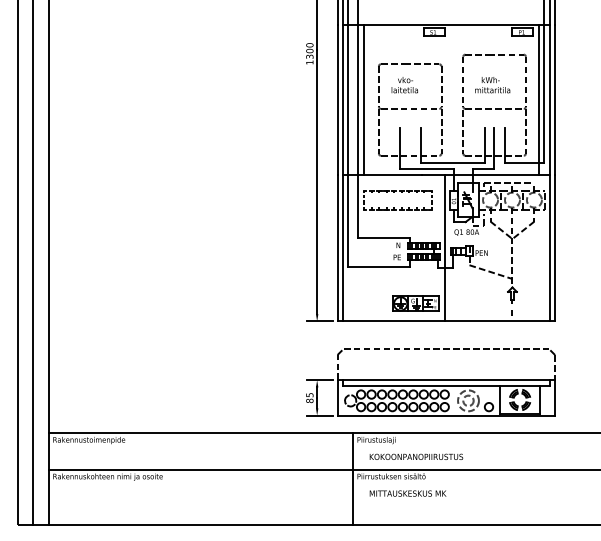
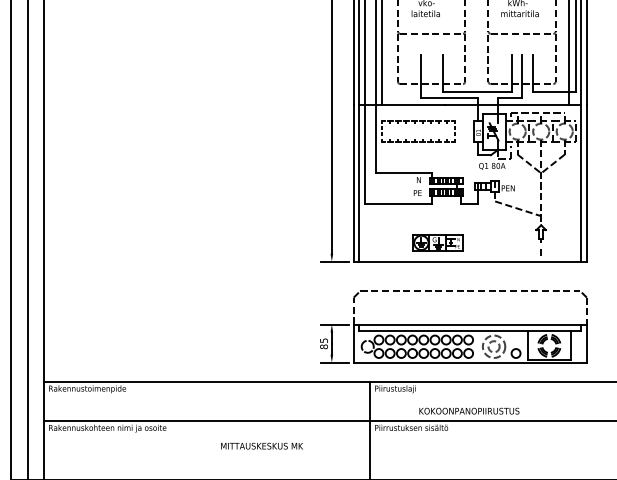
line: (445, 248) -> (469, 183), removed
text: (416, 456) -> (469, 410), moved
text: (407, 493) -> (261, 446), moved

